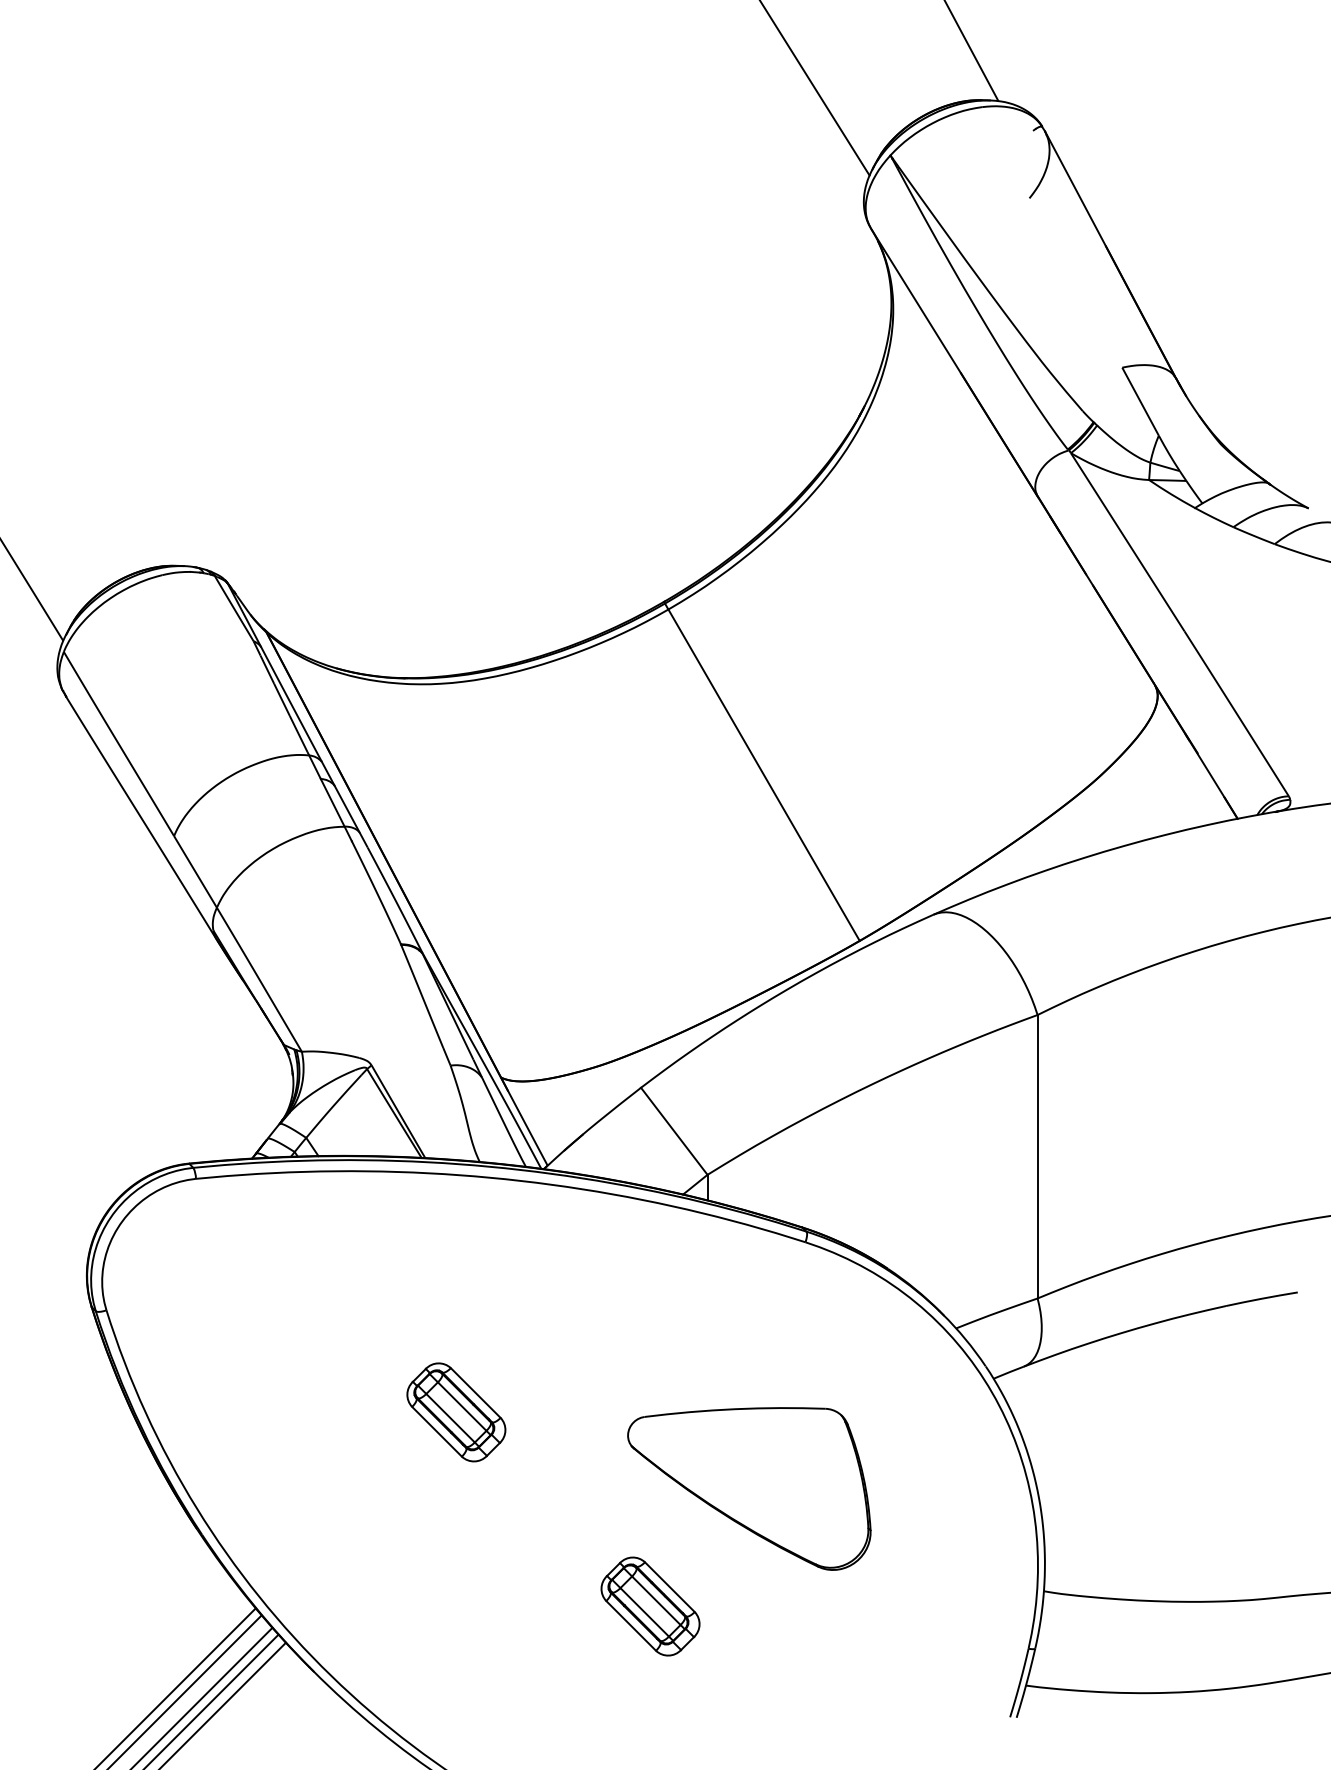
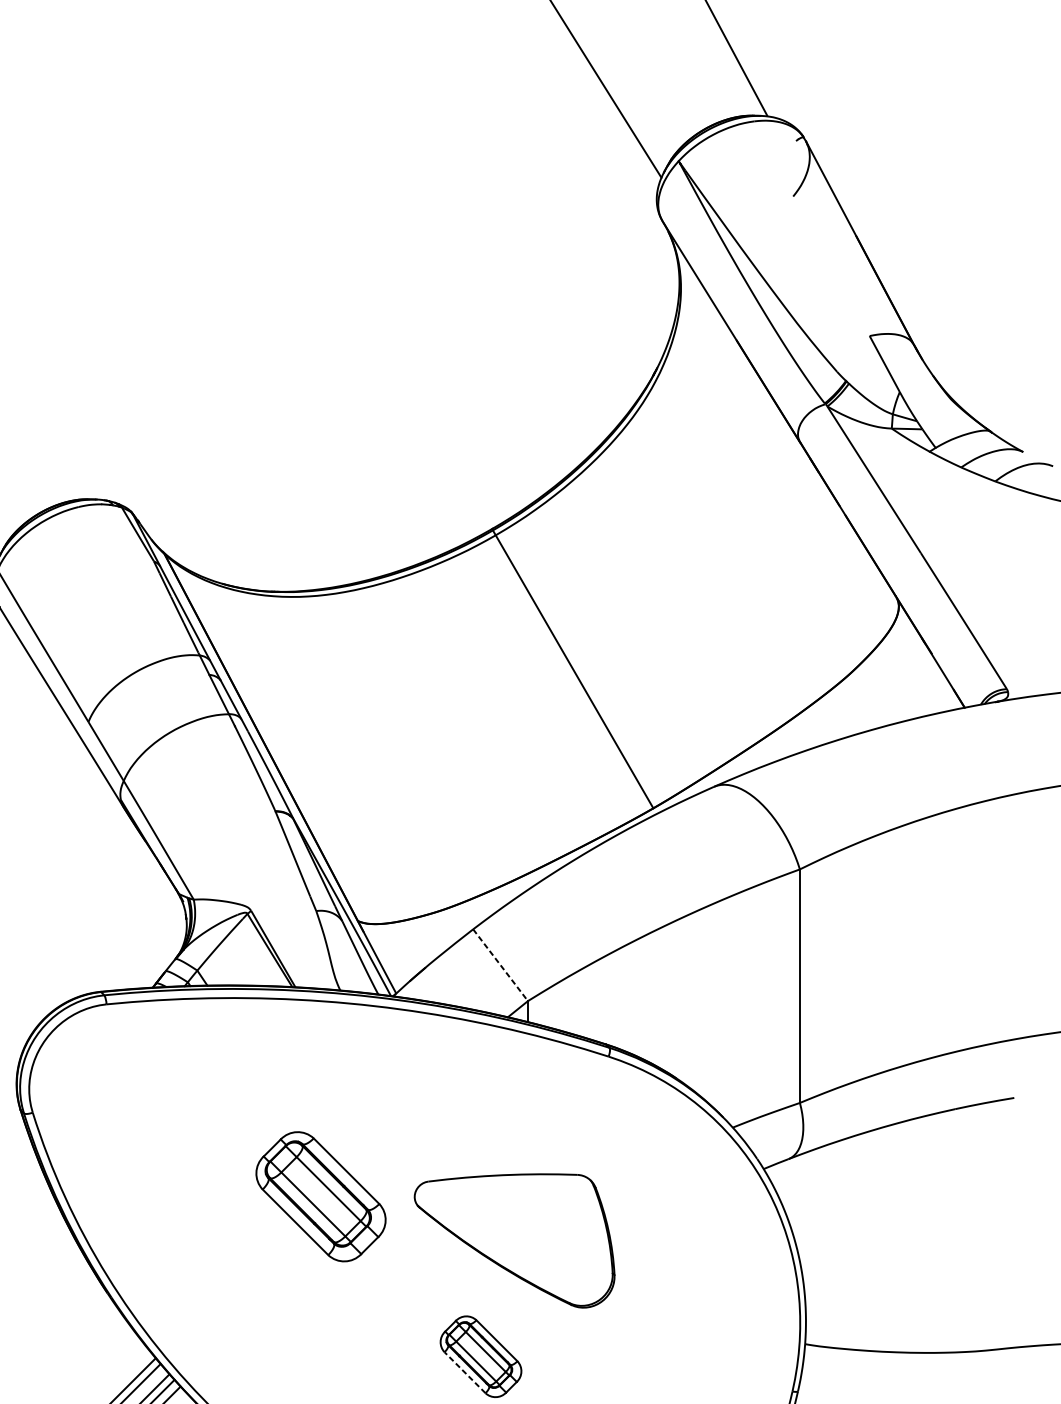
line: (674, 1131) -> (500, 965), solid -> dashed
part: (456, 1412) -> (321, 1196), size x1.6
part: (749, 1488) -> (514, 1240), moved
line: (630, 1625) -> (464, 1372), solid -> dashed

